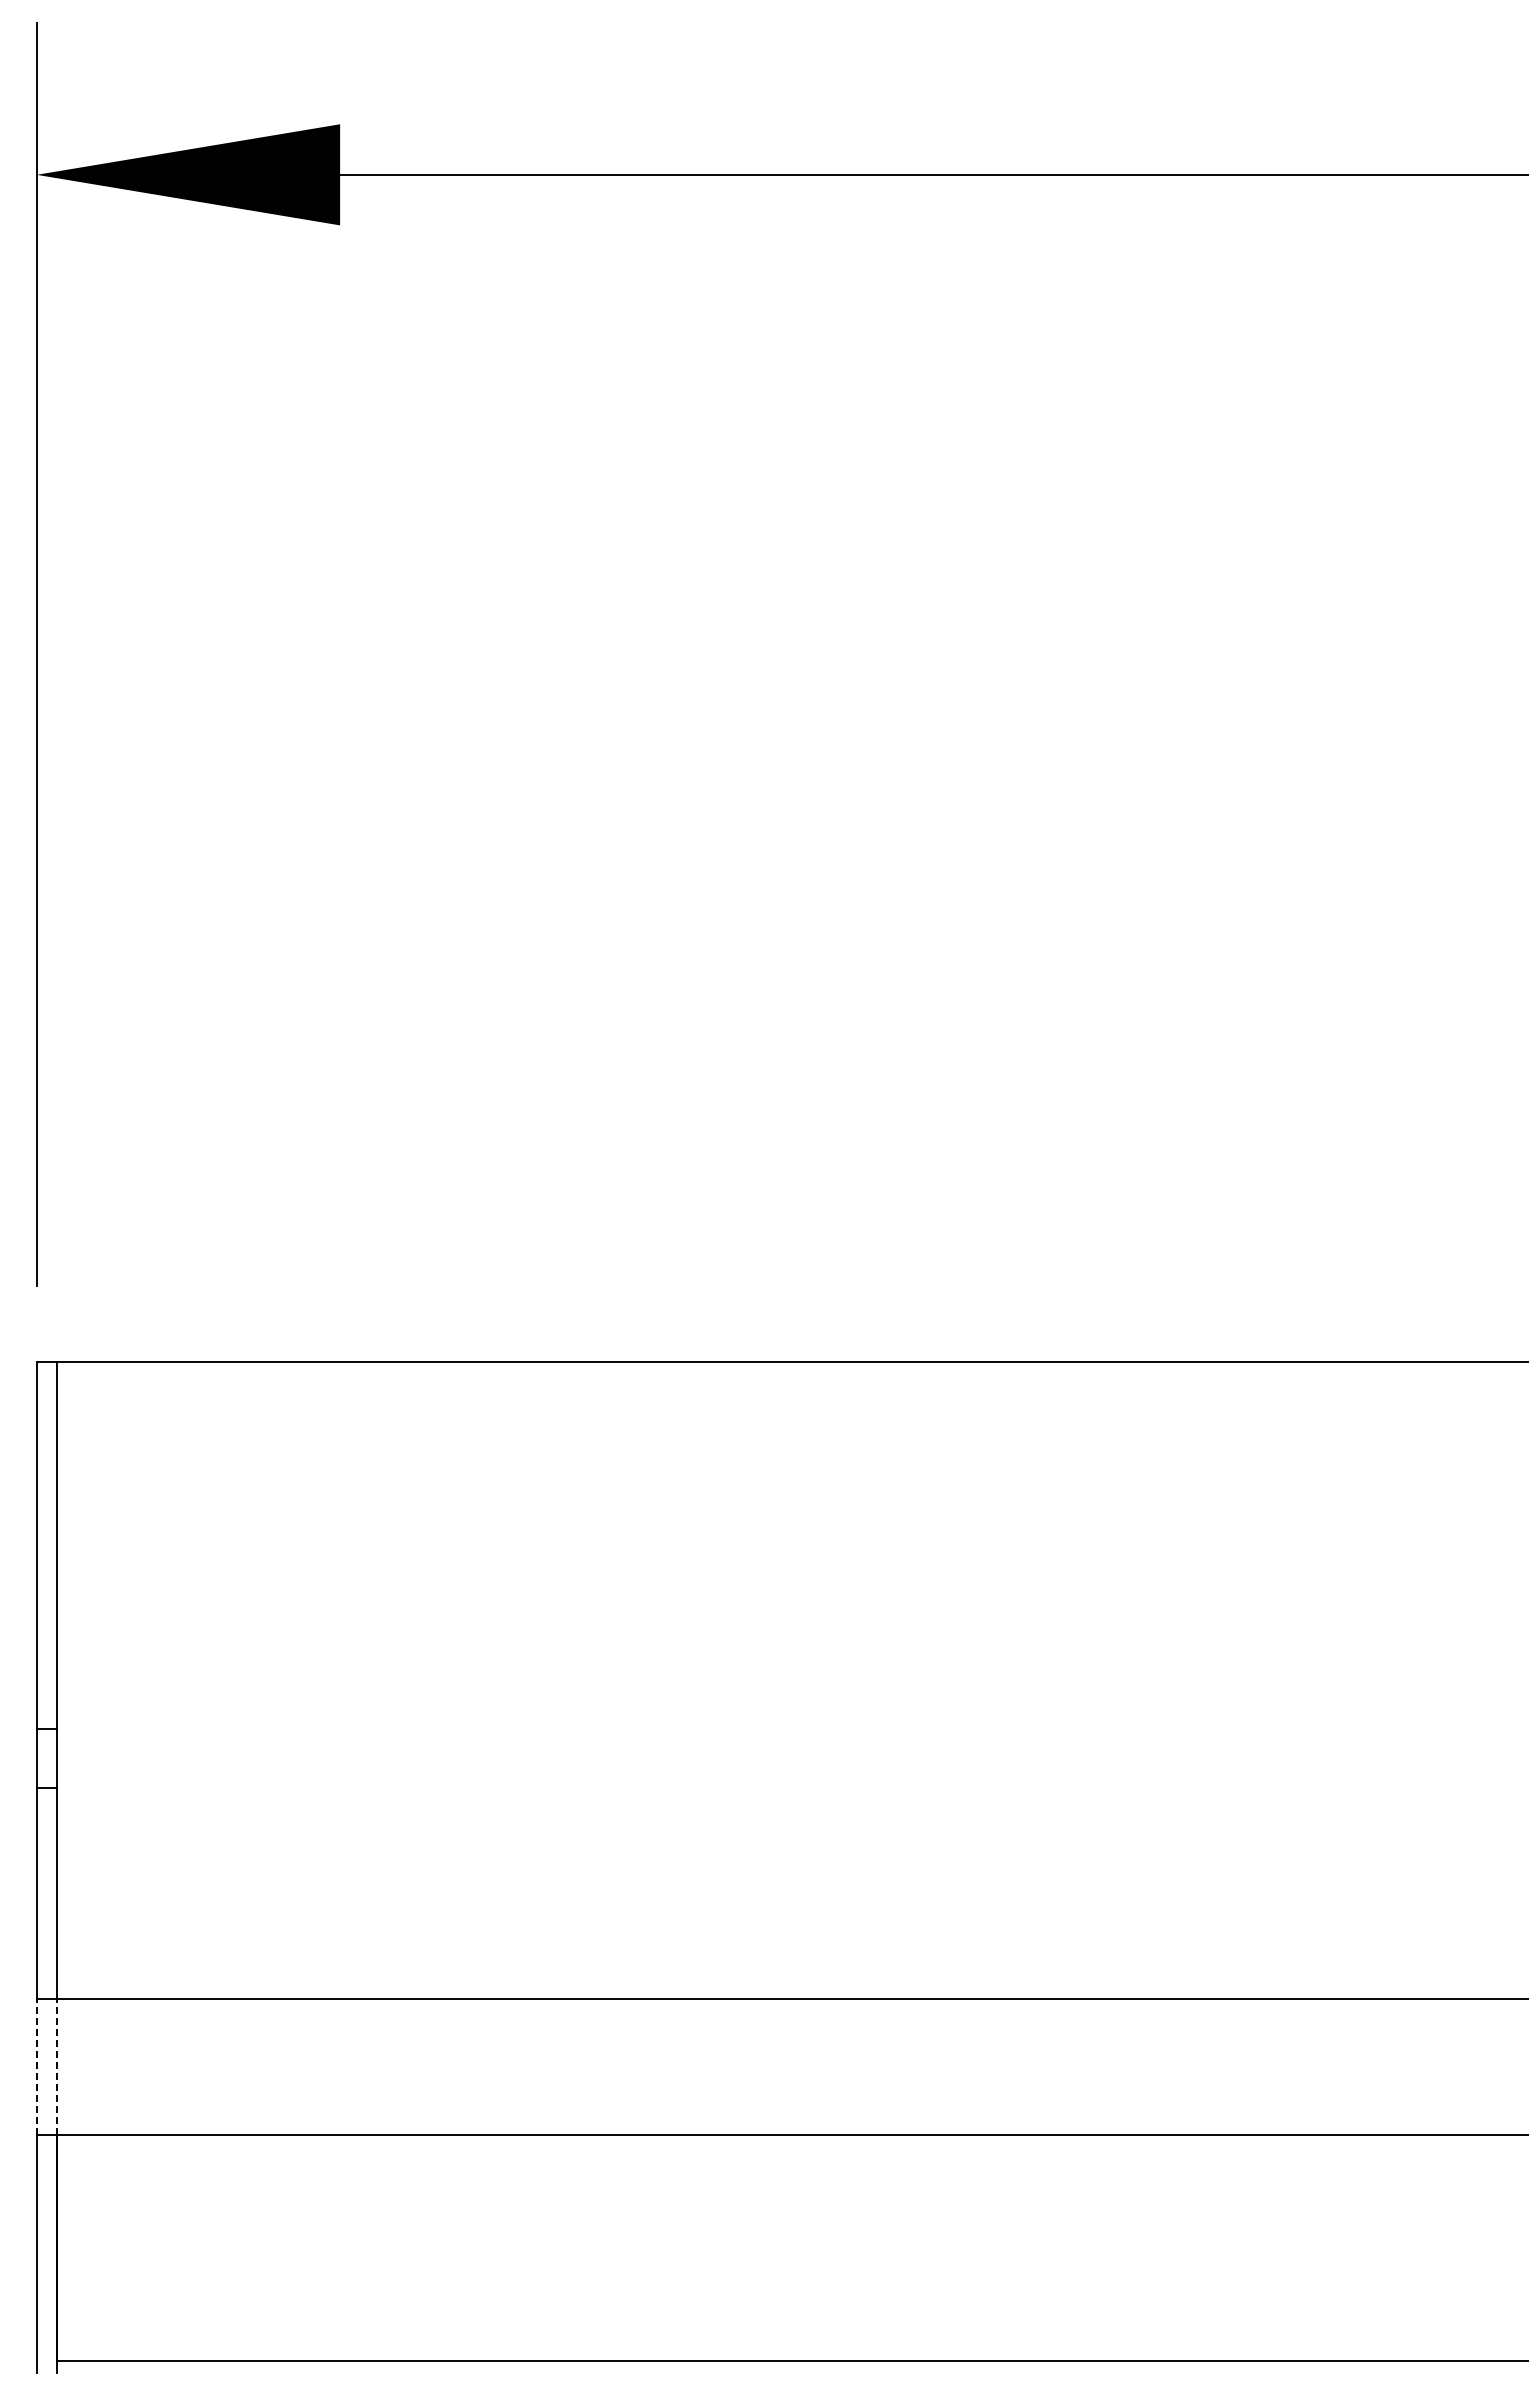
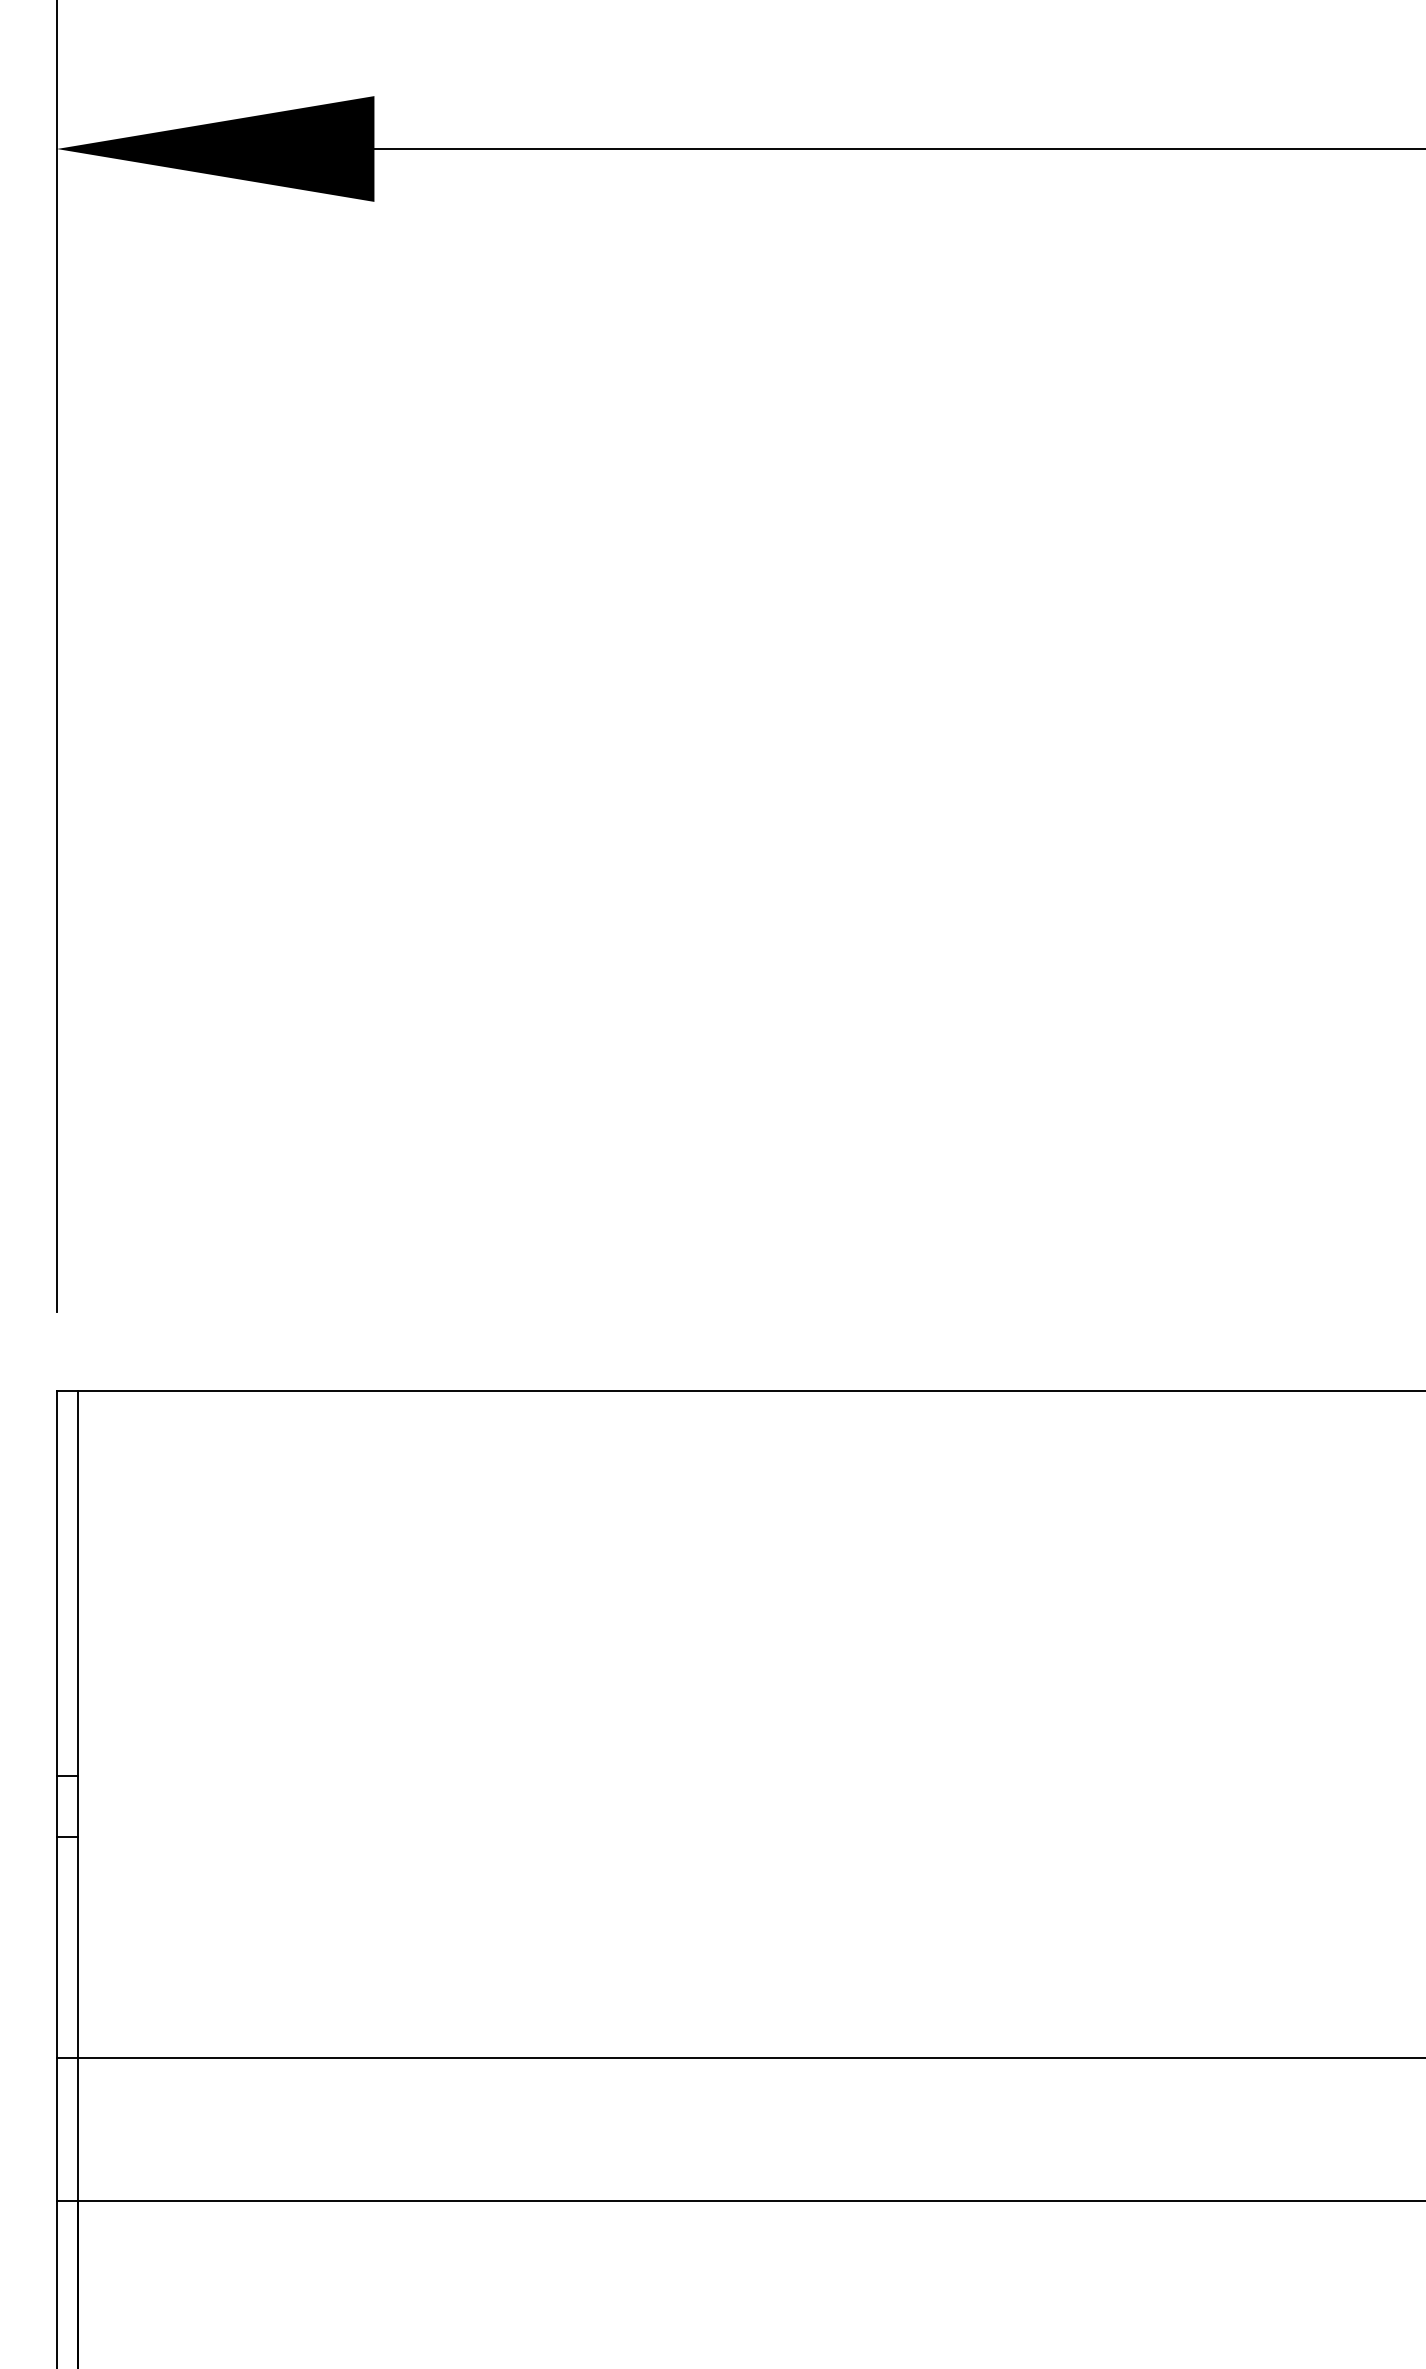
line: (36, 2066) -> (56, 2128), dashed -> solid
line: (56, 2066) -> (77, 2128), dashed -> solid

